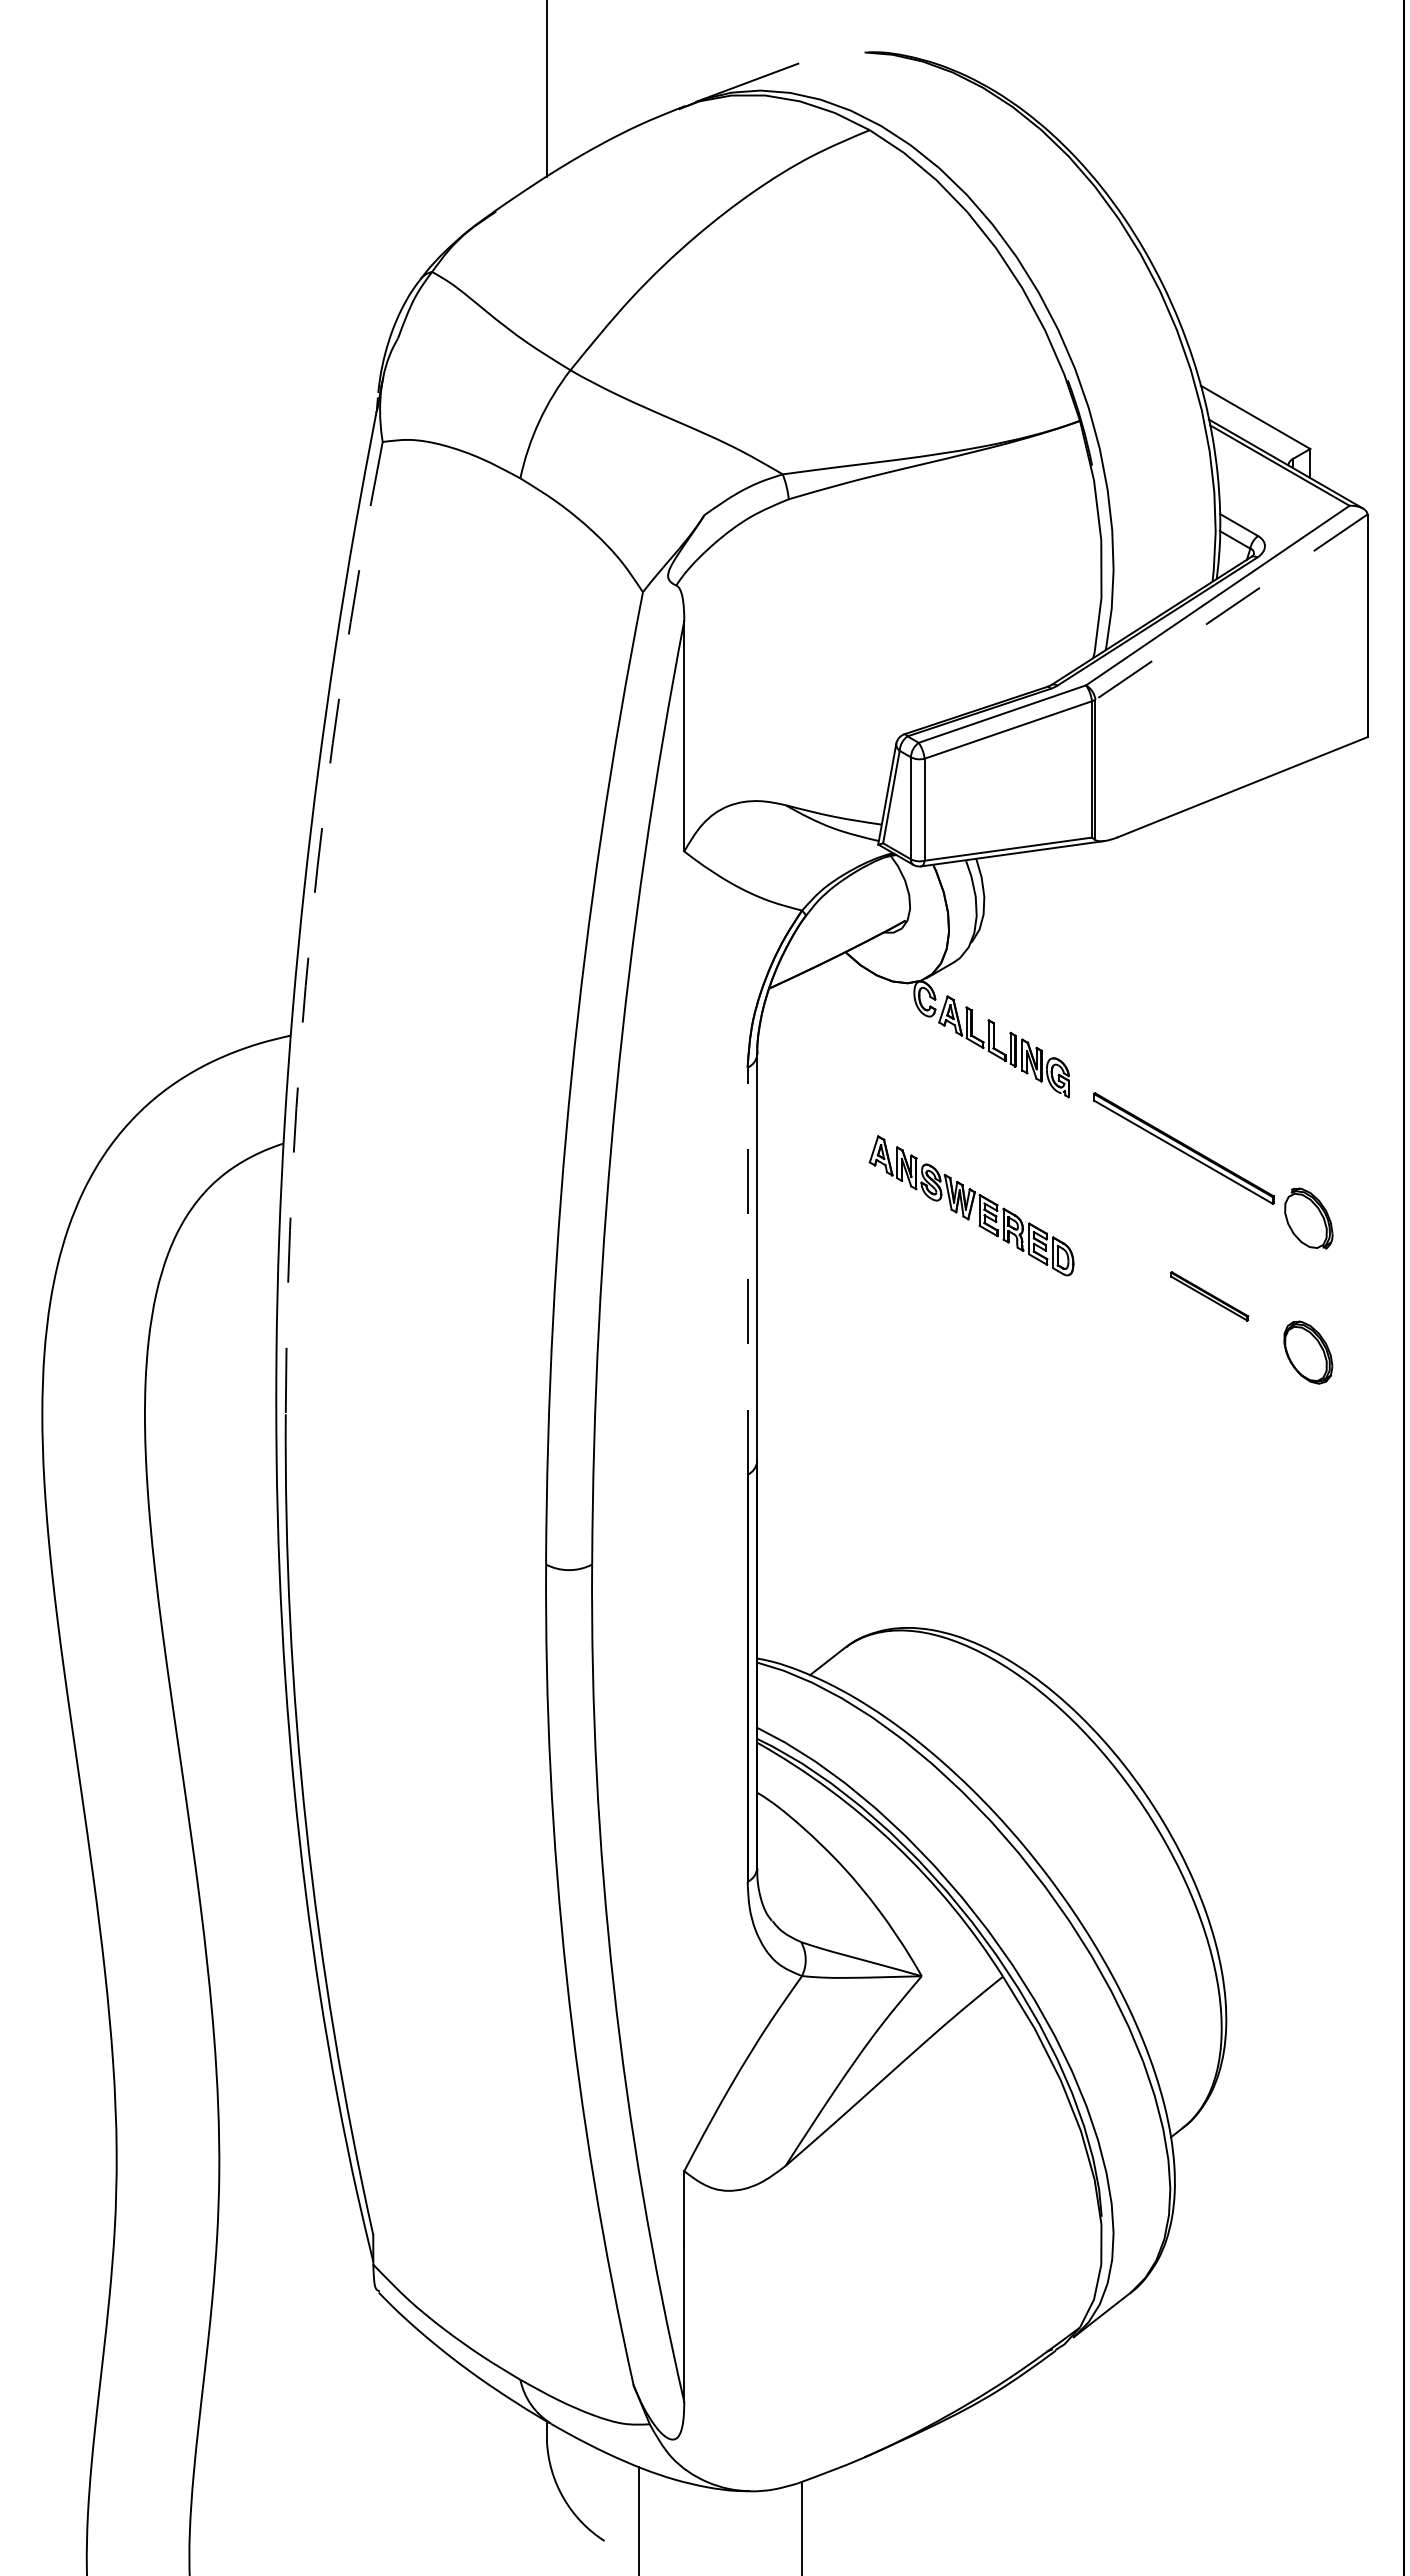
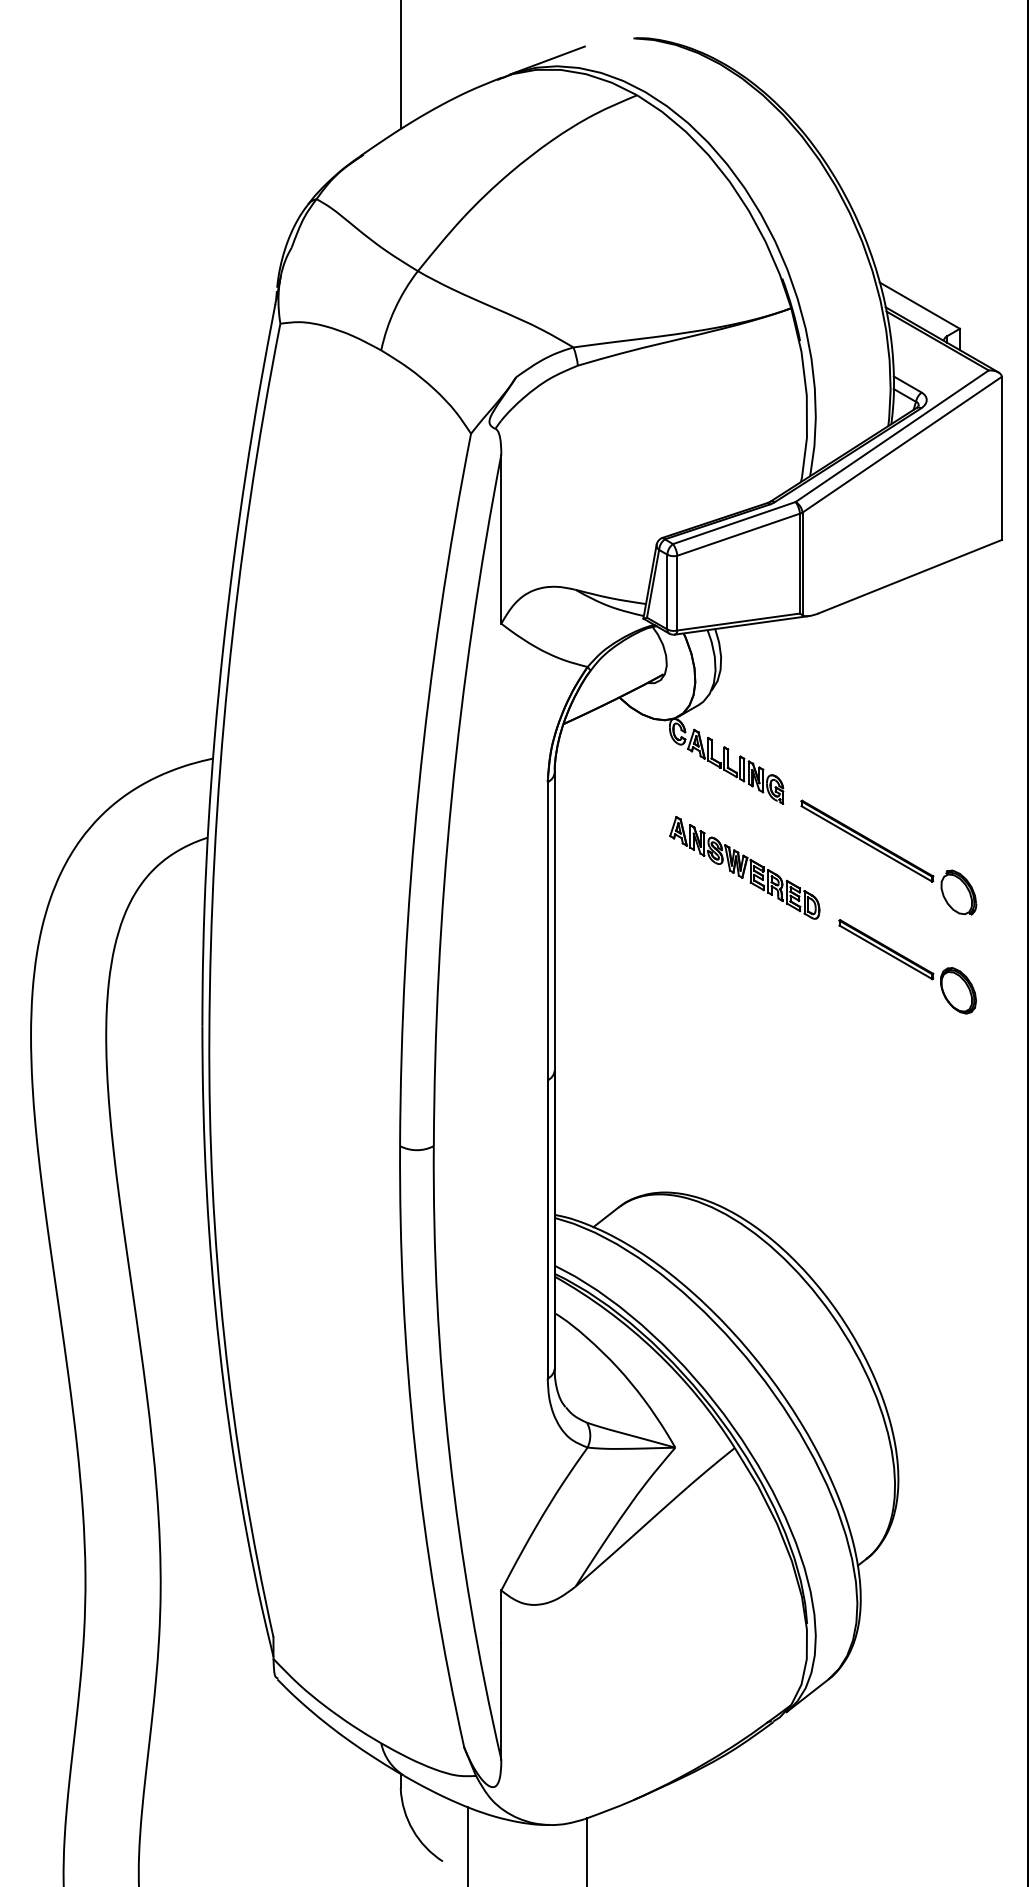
line: (1231, 607) -> (902, 444), dashed -> solid
arc: (311, 925) -> (228, 677), dashed -> solid
part: (971, 1205) -> (744, 867), moved
line: (747, 1271) -> (547, 931), dashed -> solid
part: (1209, 1296) -> (886, 949), size x1.67

